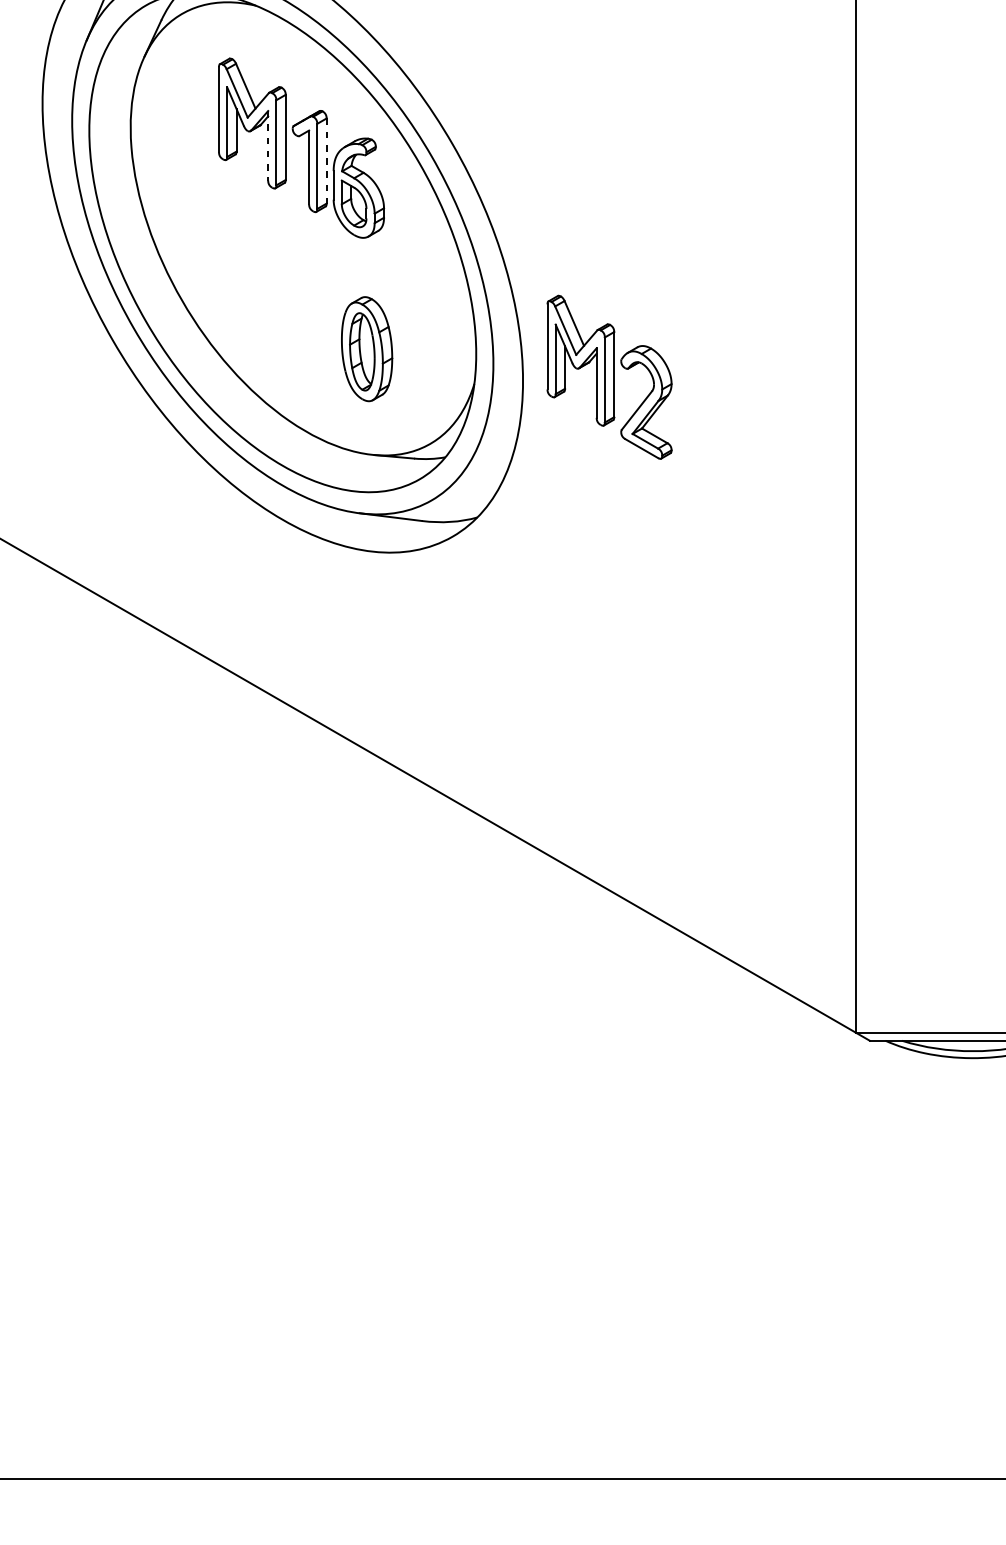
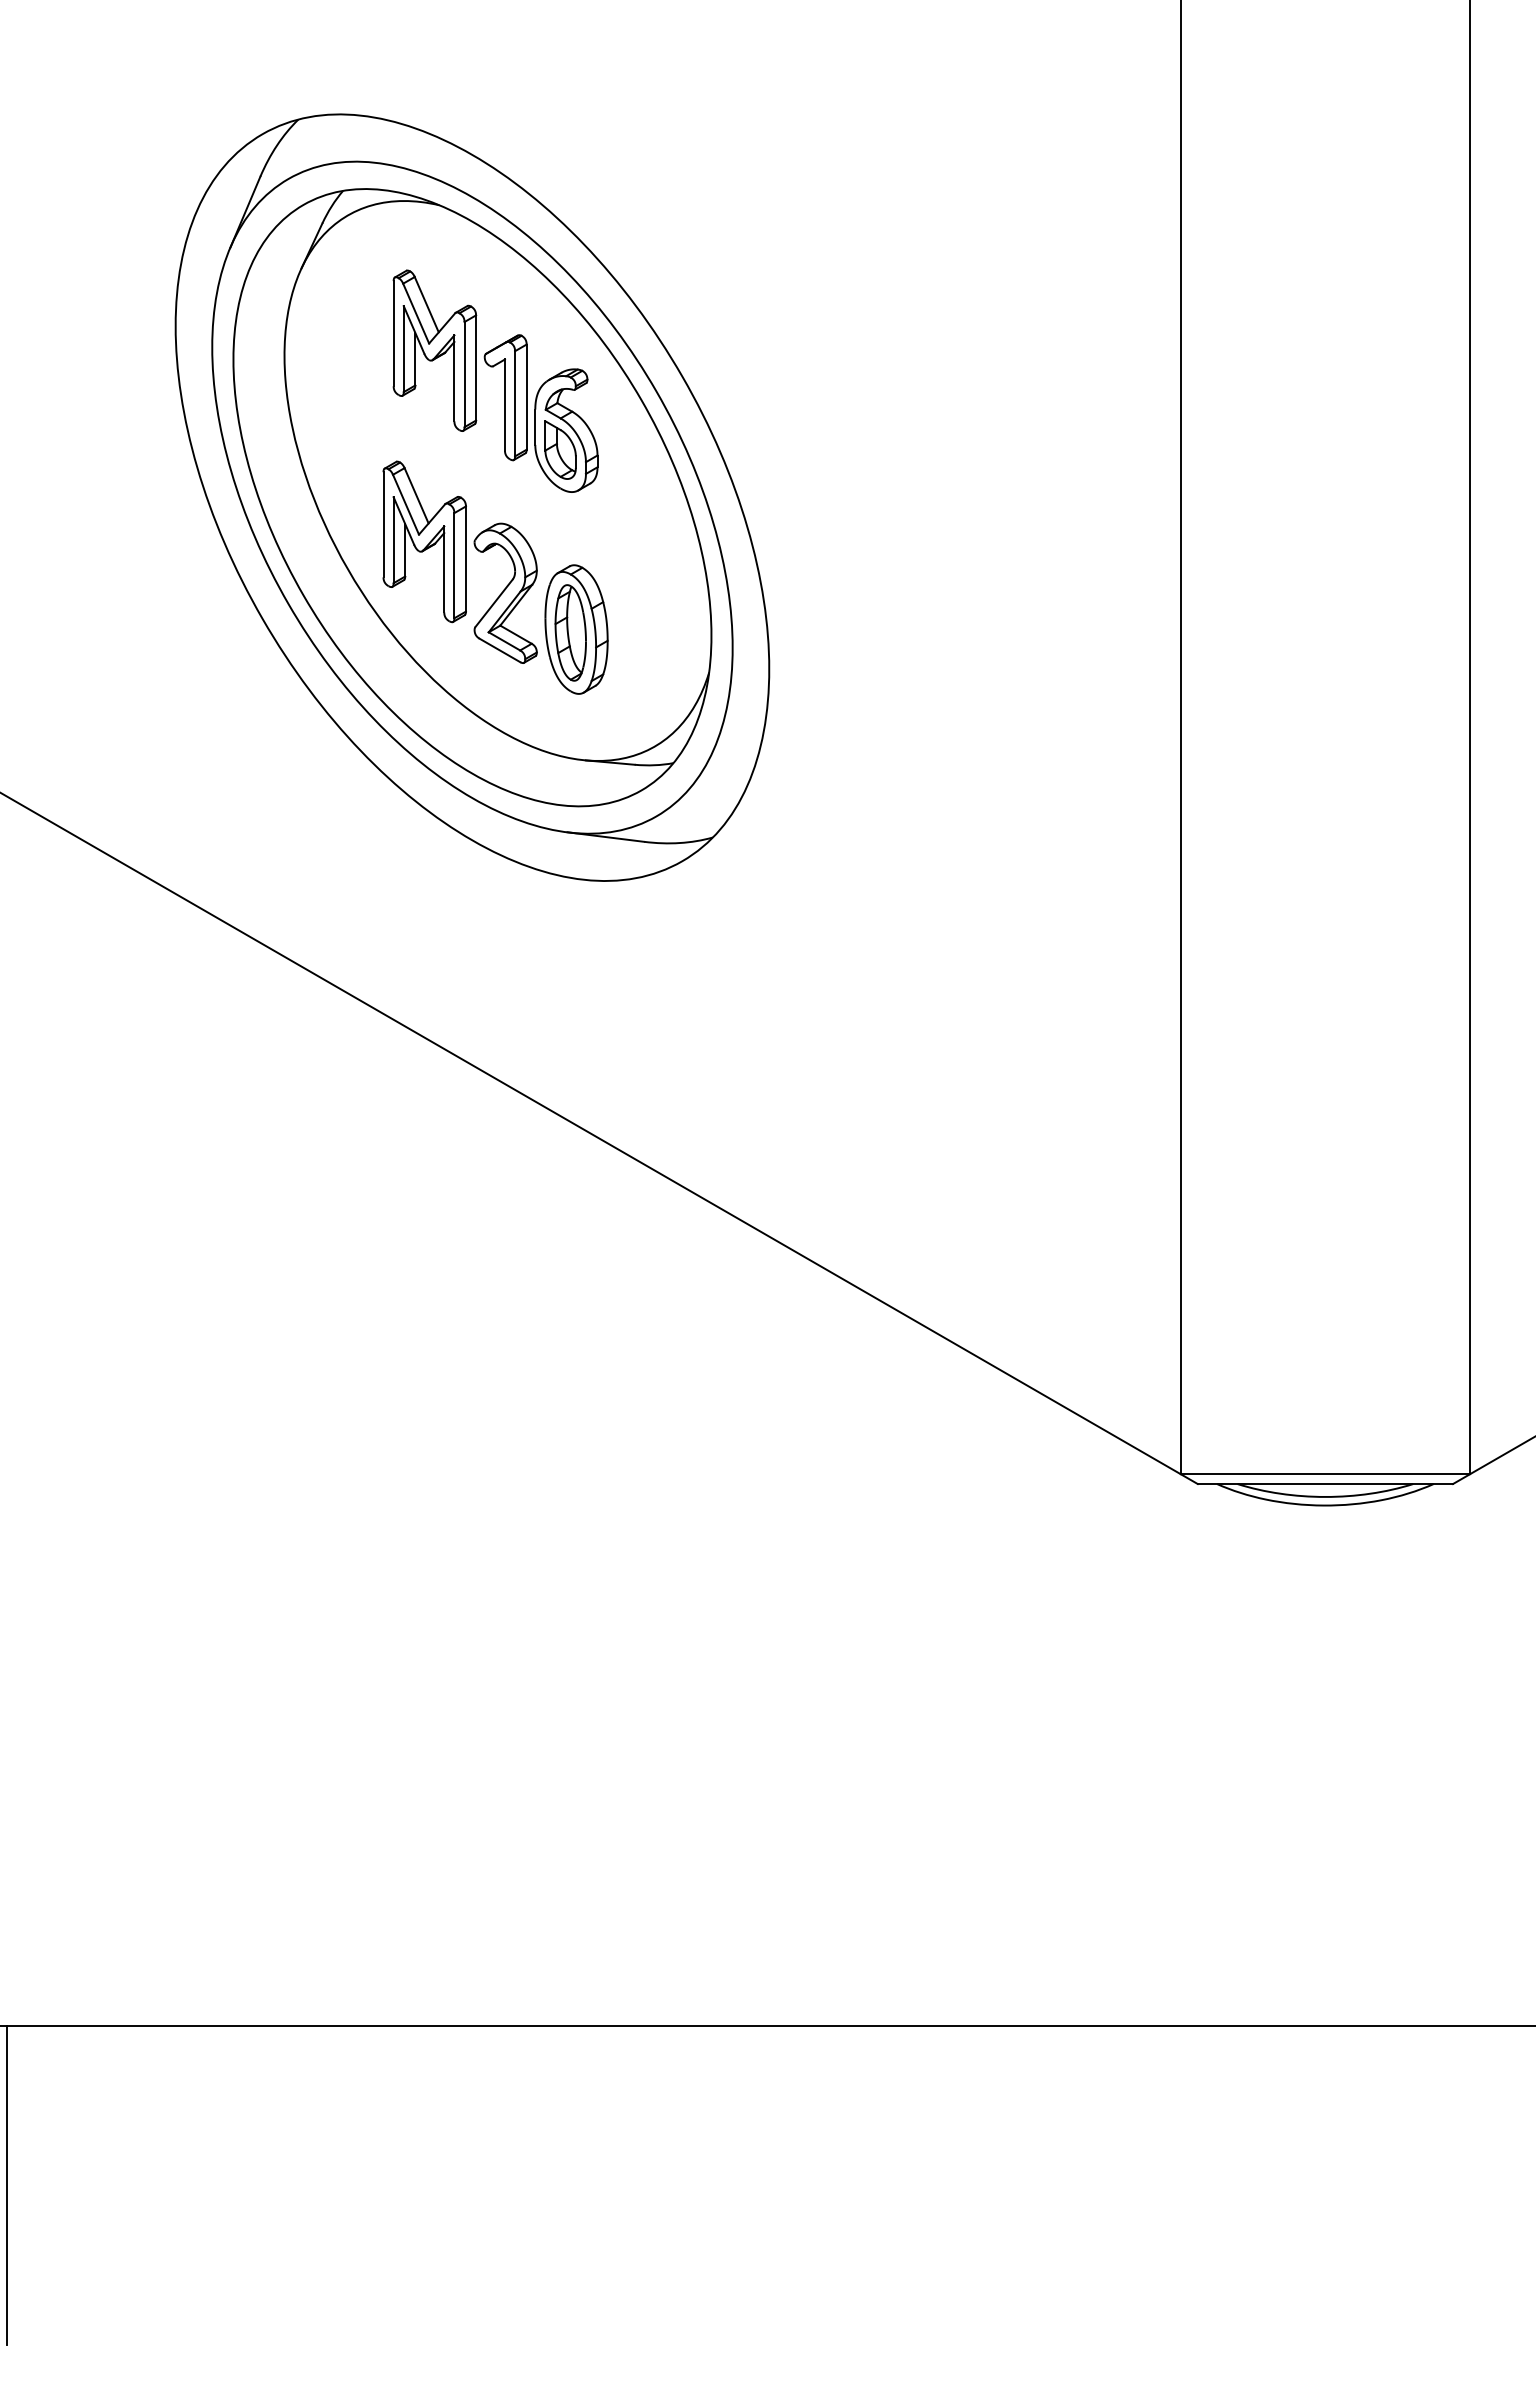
line: (268, 145) -> (454, 378), dashed -> solid
line: (326, 161) -> (526, 397), dashed -> solid
part: (609, 376) -> (459, 561), moved

